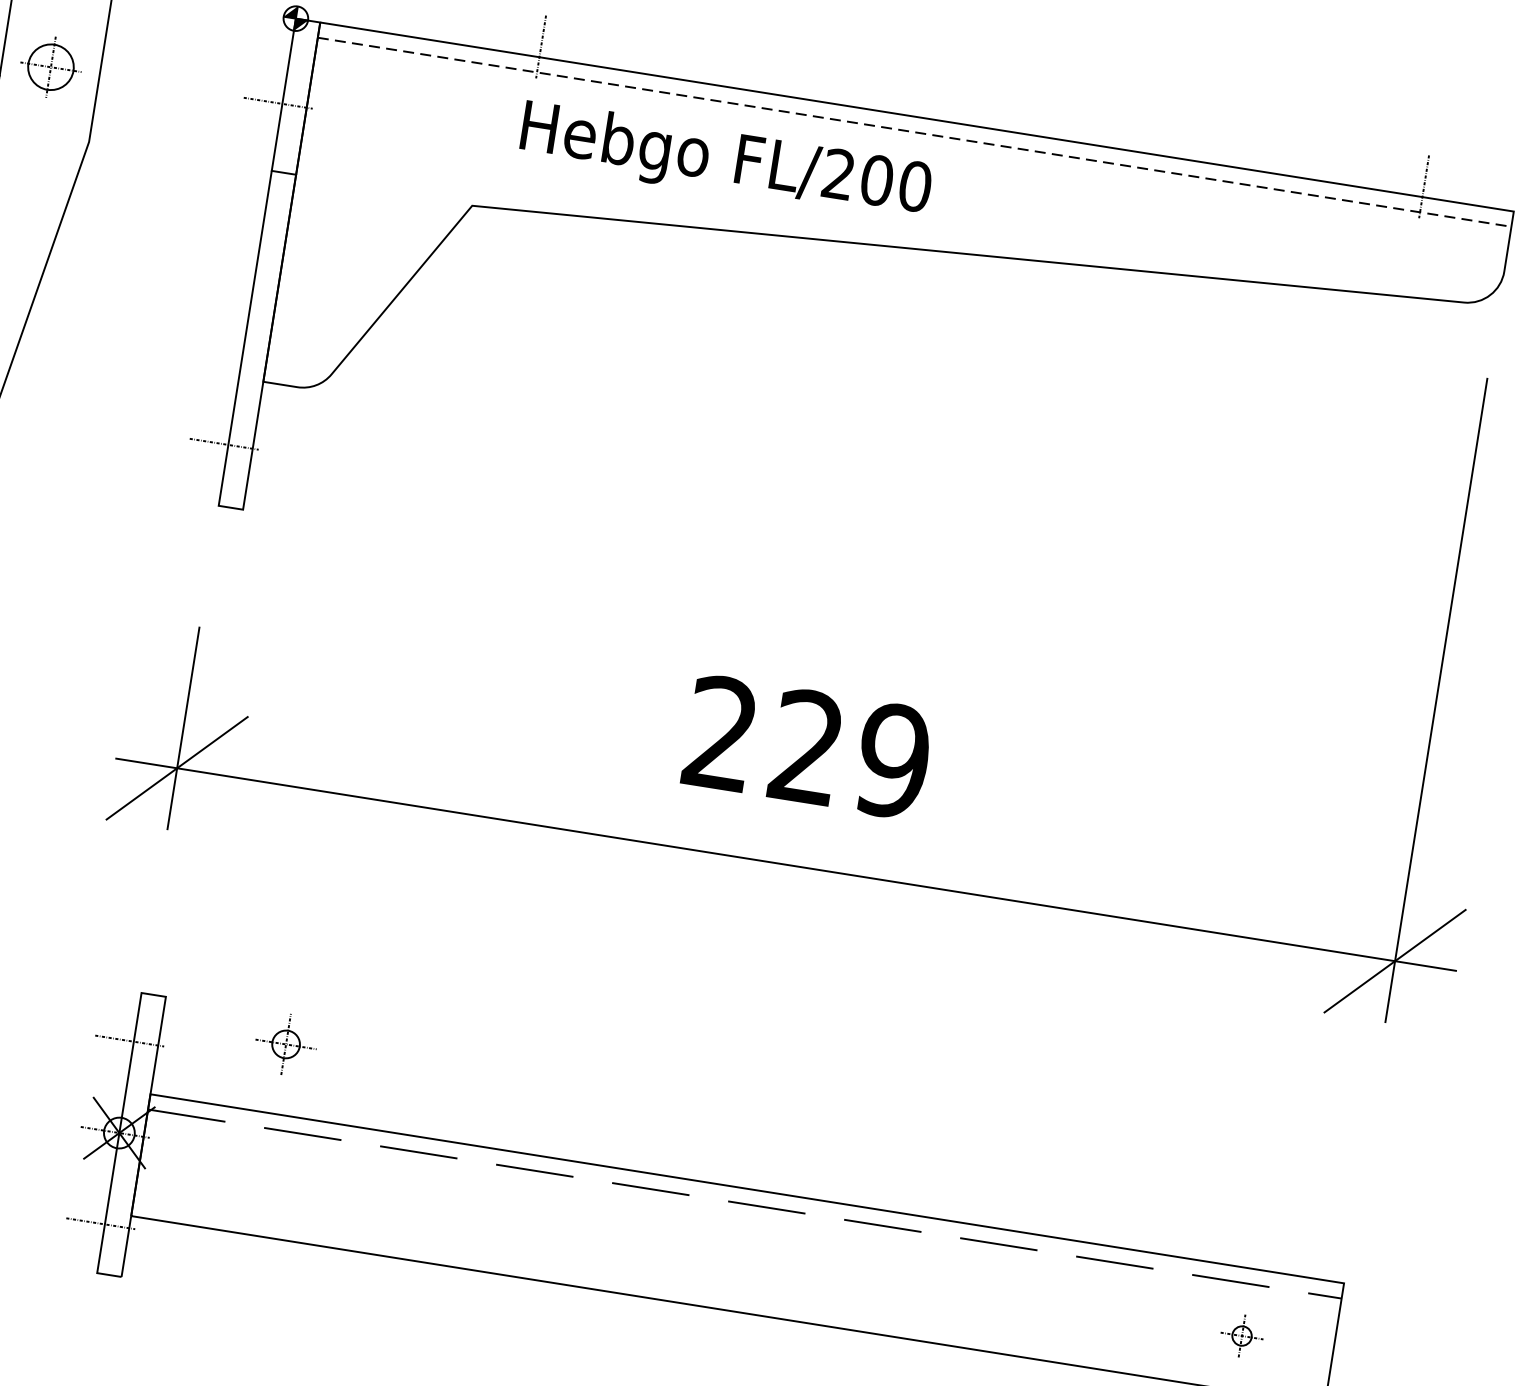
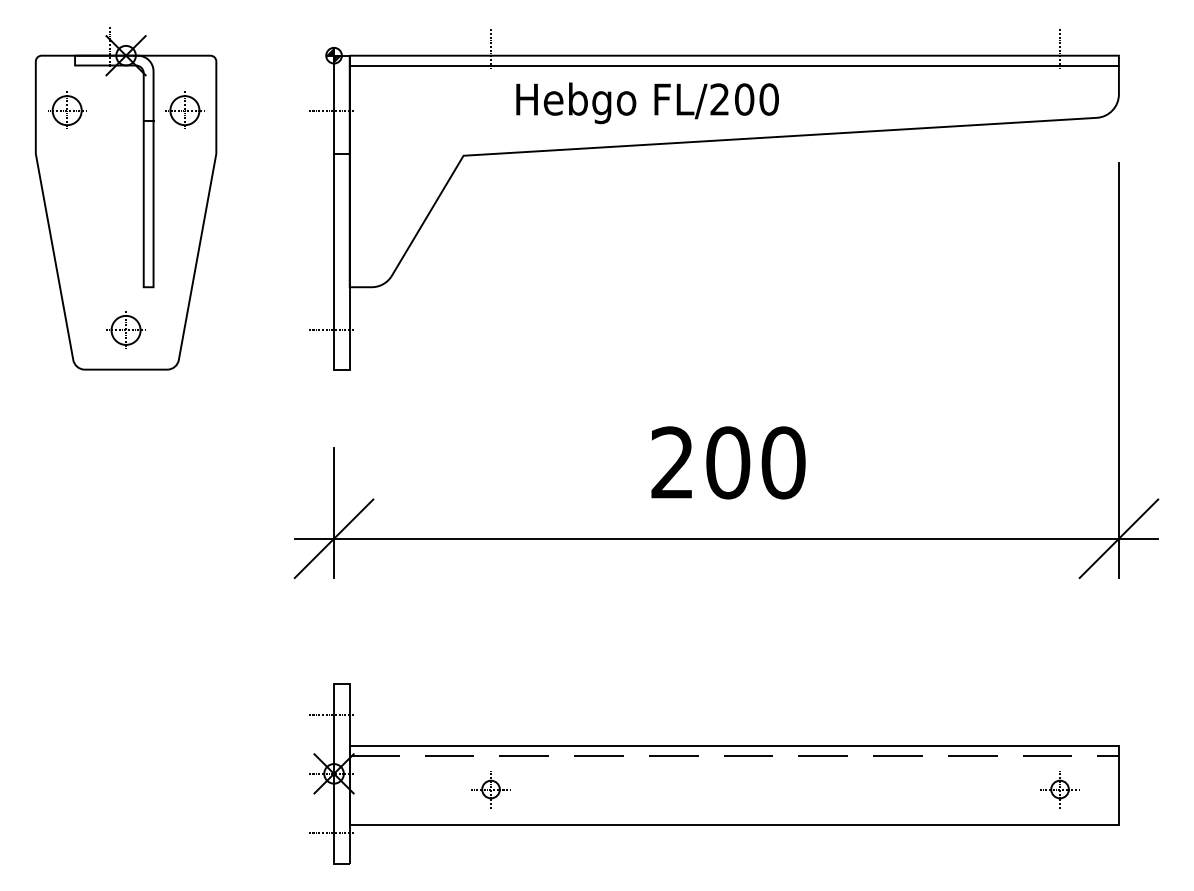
line: (914, 132) -> (734, 65), dashed -> solid
text: (725, 162) -> (647, 103), moved
text: (849, 753) -> (755, 462), 229 -> 200
part: (285, 1044) -> (490, 789), moved
part: (1241, 1335) -> (1059, 789), size x1.43

